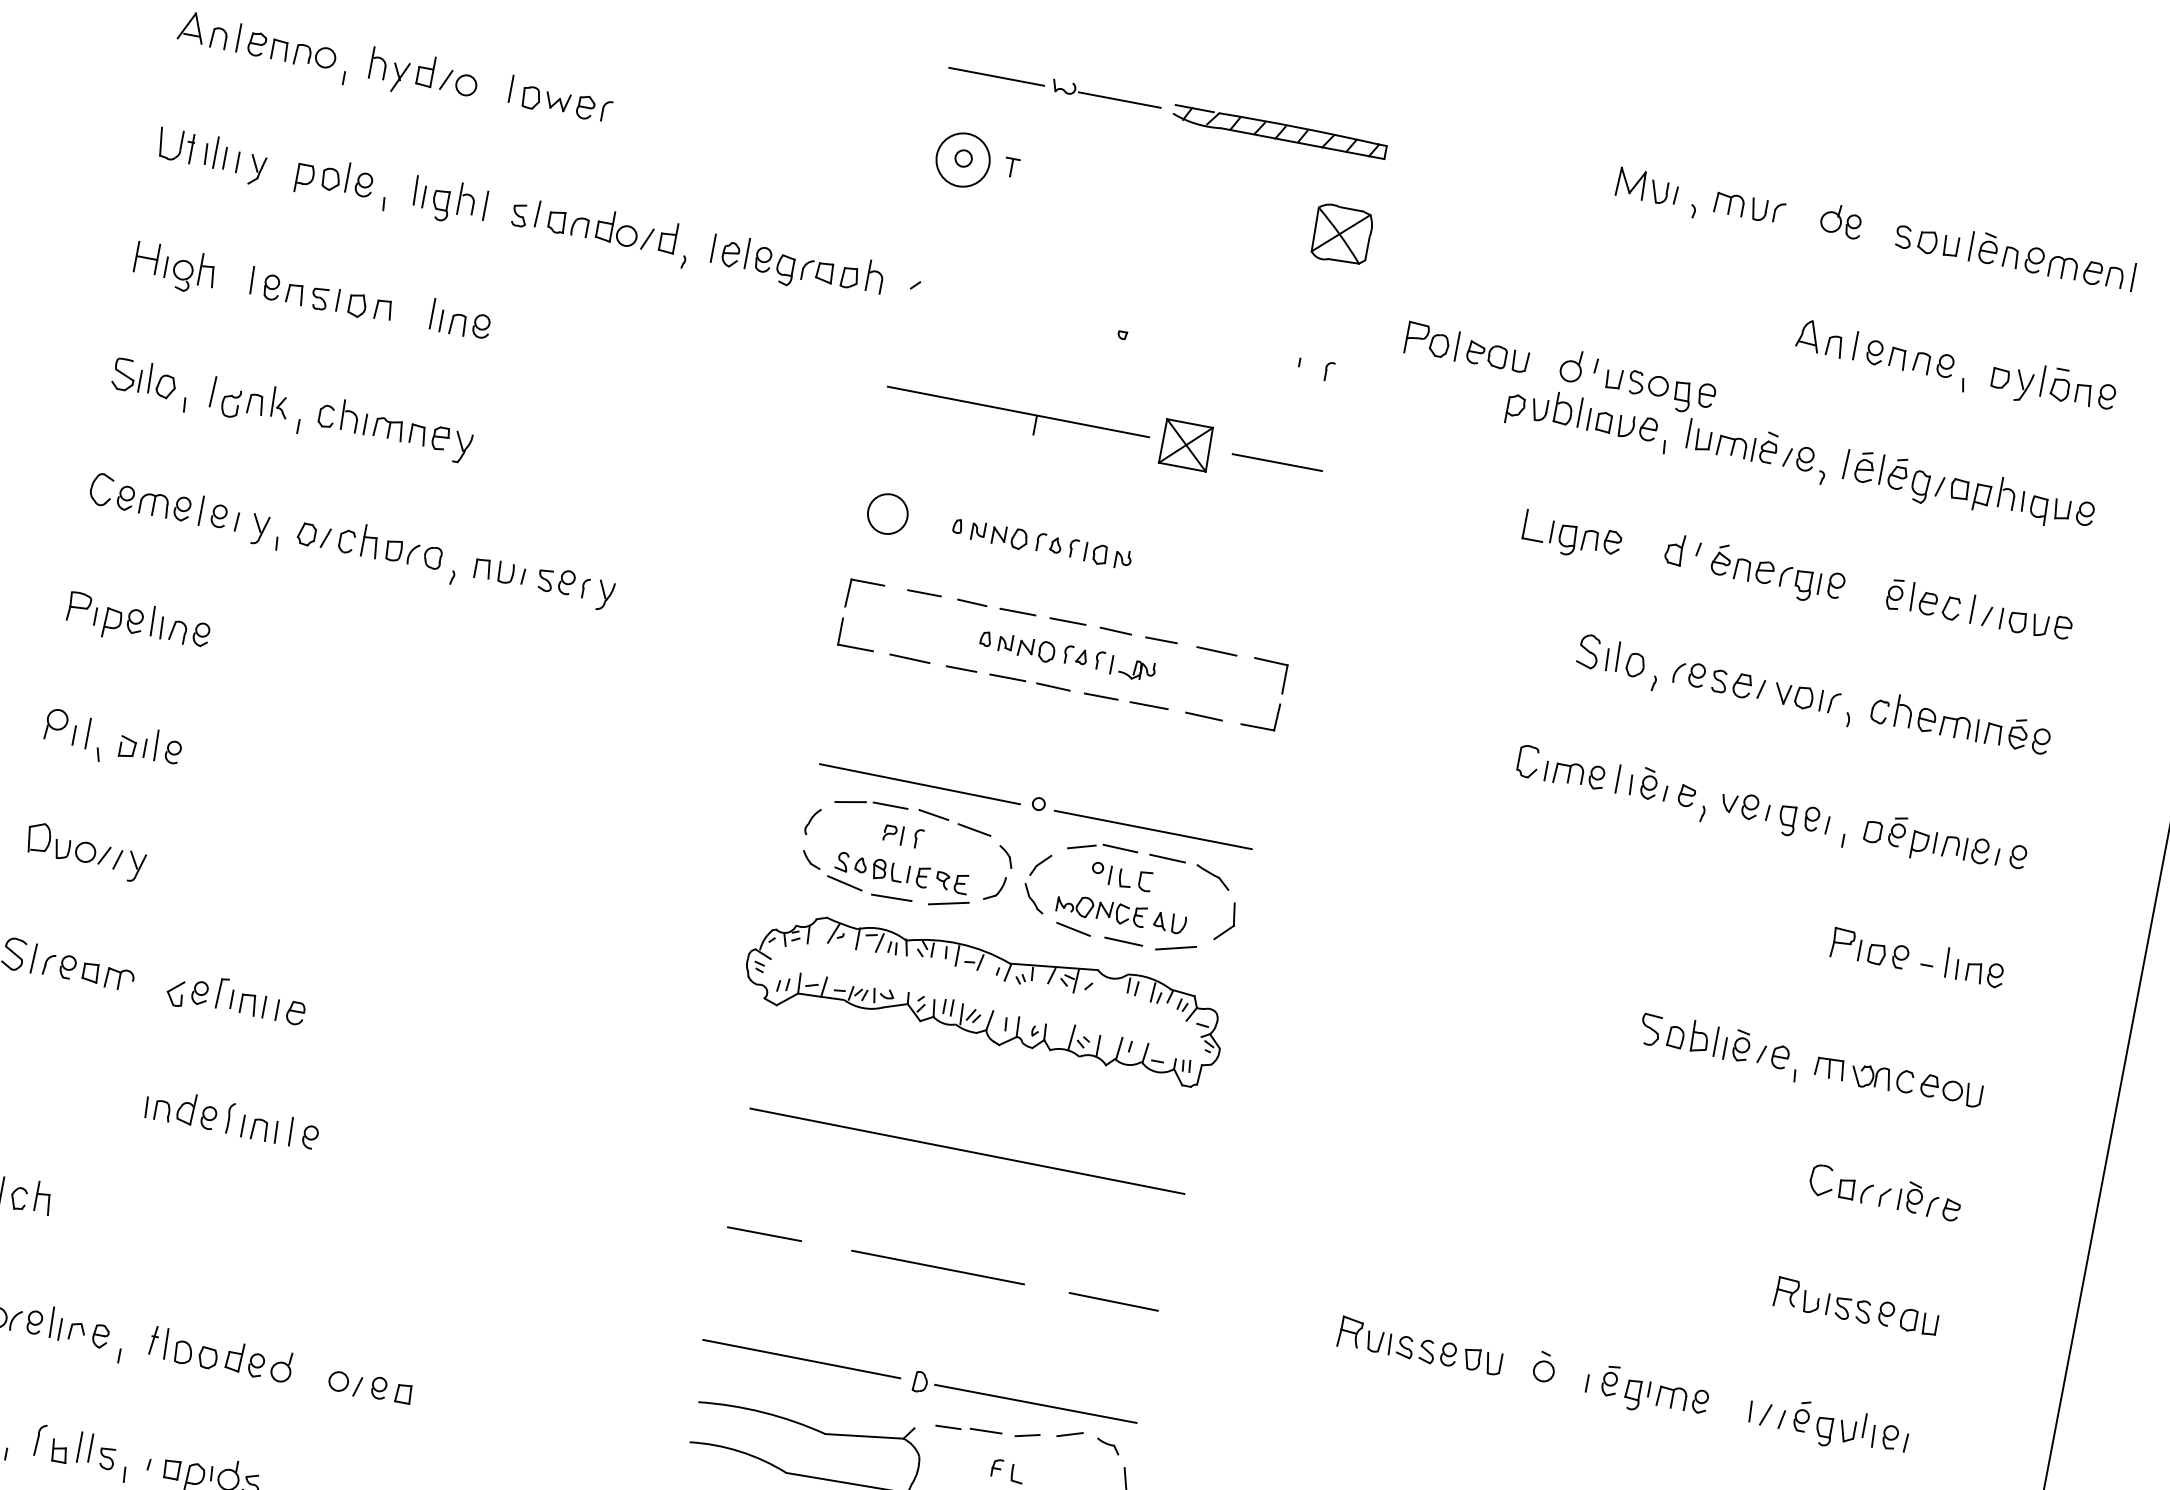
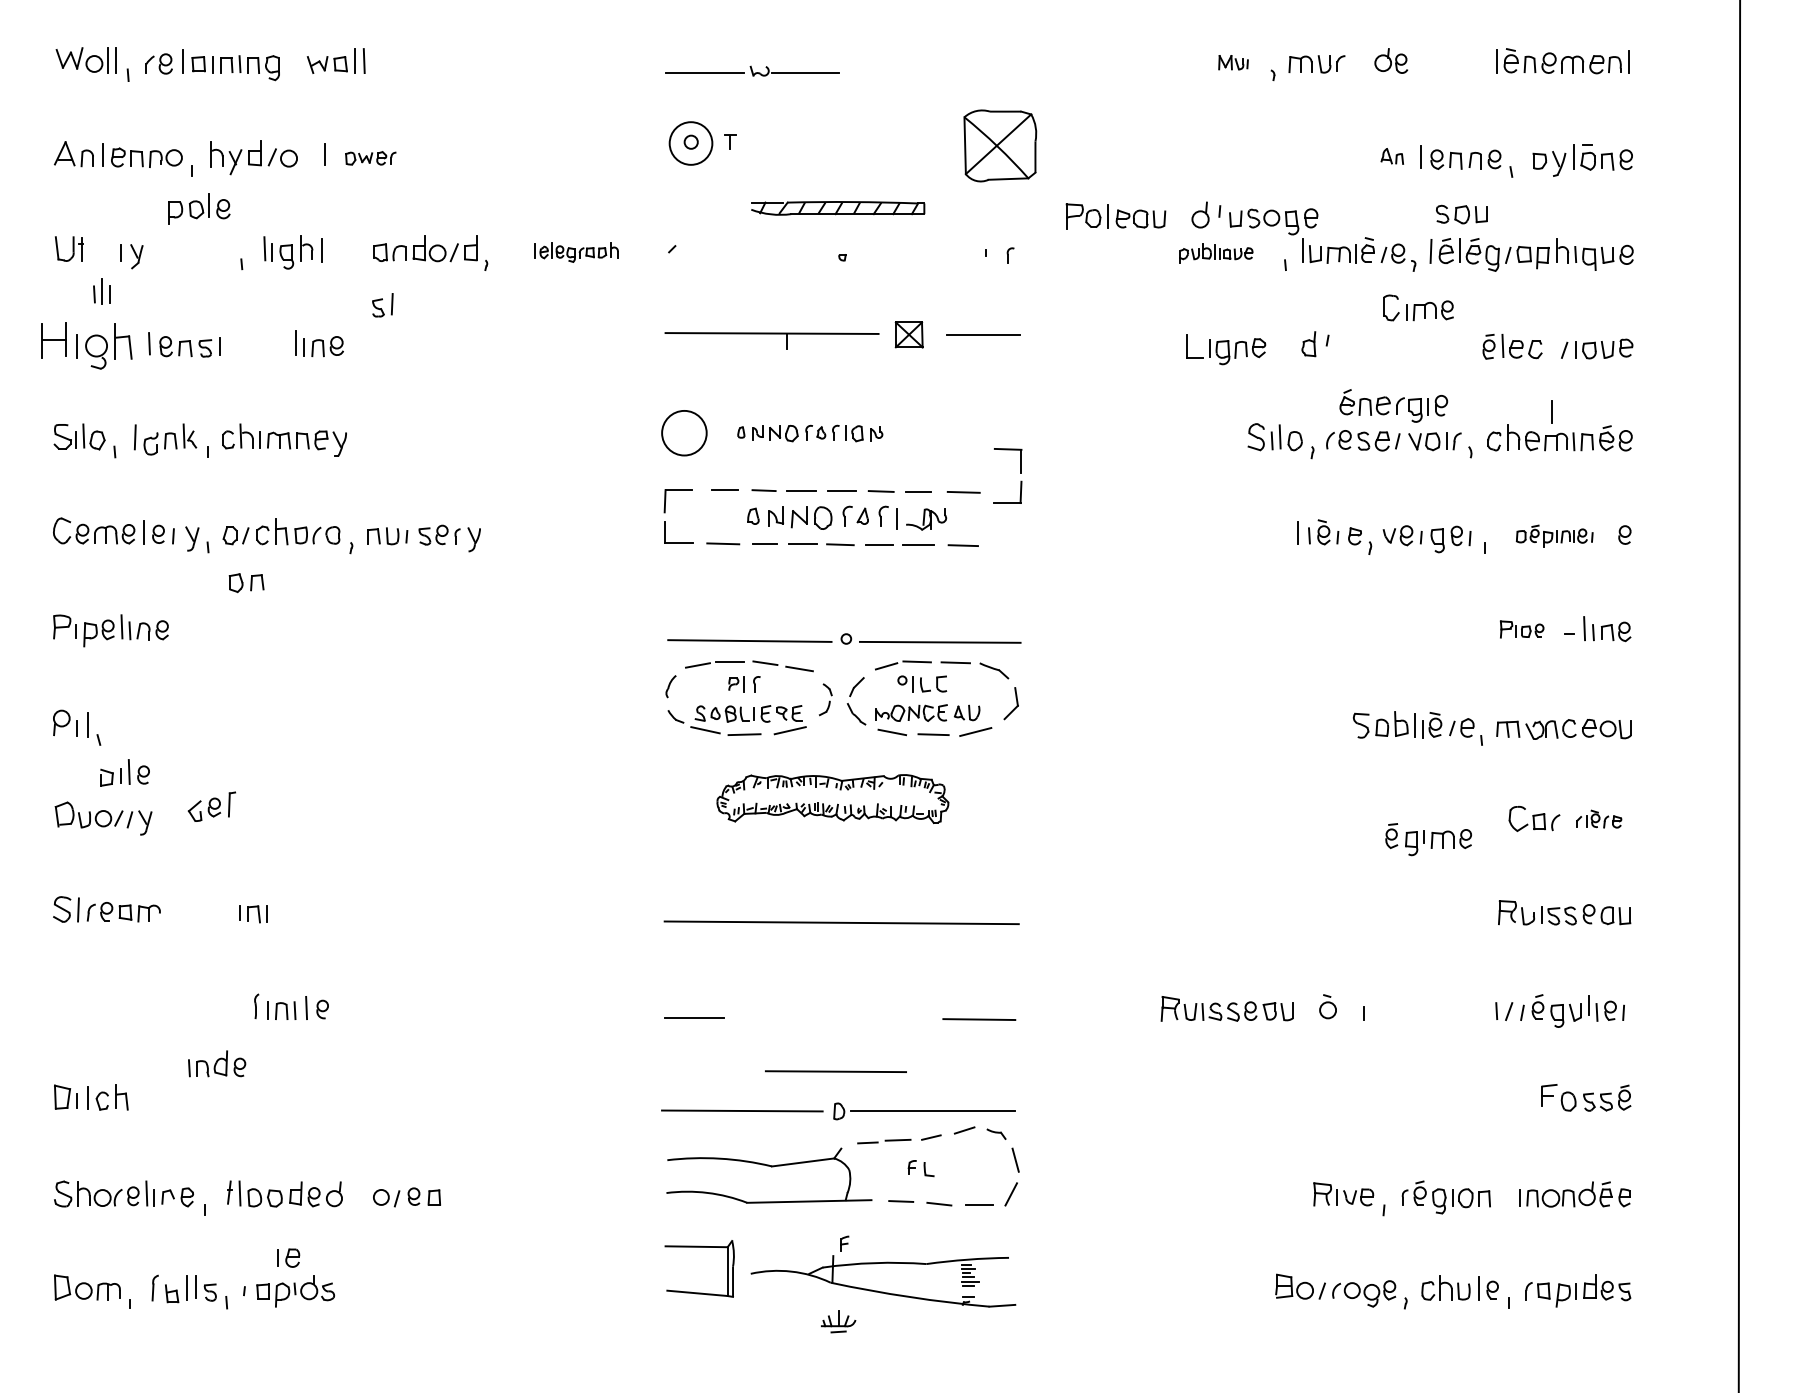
part: (566, 104) -> (370, 158), size x0.7
part: (1280, 132) -> (838, 208), moved
part: (215, 152) -> (101, 291), moved
part: (334, 178) -> (199, 208), moved
part: (1647, 186) -> (1233, 62), size x0.6
part: (525, 213) -> (382, 305), moved
part: (1342, 234) -> (1000, 145), size x1.6
part: (1926, 241) -> (1461, 214), moved
part: (797, 267) -> (576, 252), size x0.6
part: (174, 268) -> (86, 346), size x1.4
part: (370, 308) -> (246, 583), moved
part: (1820, 338) -> (1392, 156), size x0.6
part: (1582, 416) -> (1216, 253), size x0.6
part: (1186, 445) -> (909, 334), size x0.7
circle: (887, 514) -> (684, 433), size x1.4
part: (1777, 574) -> (1393, 405), moved
line: (1971, 608) -> (1551, 411), moved
part: (1066, 656) -> (846, 518), size x1.4
part: (1280, 694) -> (1020, 473), moved
part: (150, 744) -> (124, 772), moved
part: (1561, 767) -> (1418, 307), moved
part: (1931, 841) -> (1554, 535), size x0.7
part: (999, 873) -> (825, 699), size x0.7
part: (1869, 948) -> (1521, 629), size x0.7
part: (196, 991) -> (211, 806), moved
part: (984, 996) -> (832, 798), size x0.6
part: (290, 1011) -> (288, 1257), moved
part: (182, 1107) -> (217, 1063), moved
part: (1919, 1199) -> (1598, 819), size x0.7
line: (937, 1267) -> (835, 1071), moved
part: (1654, 1393) -> (1428, 839), moved

